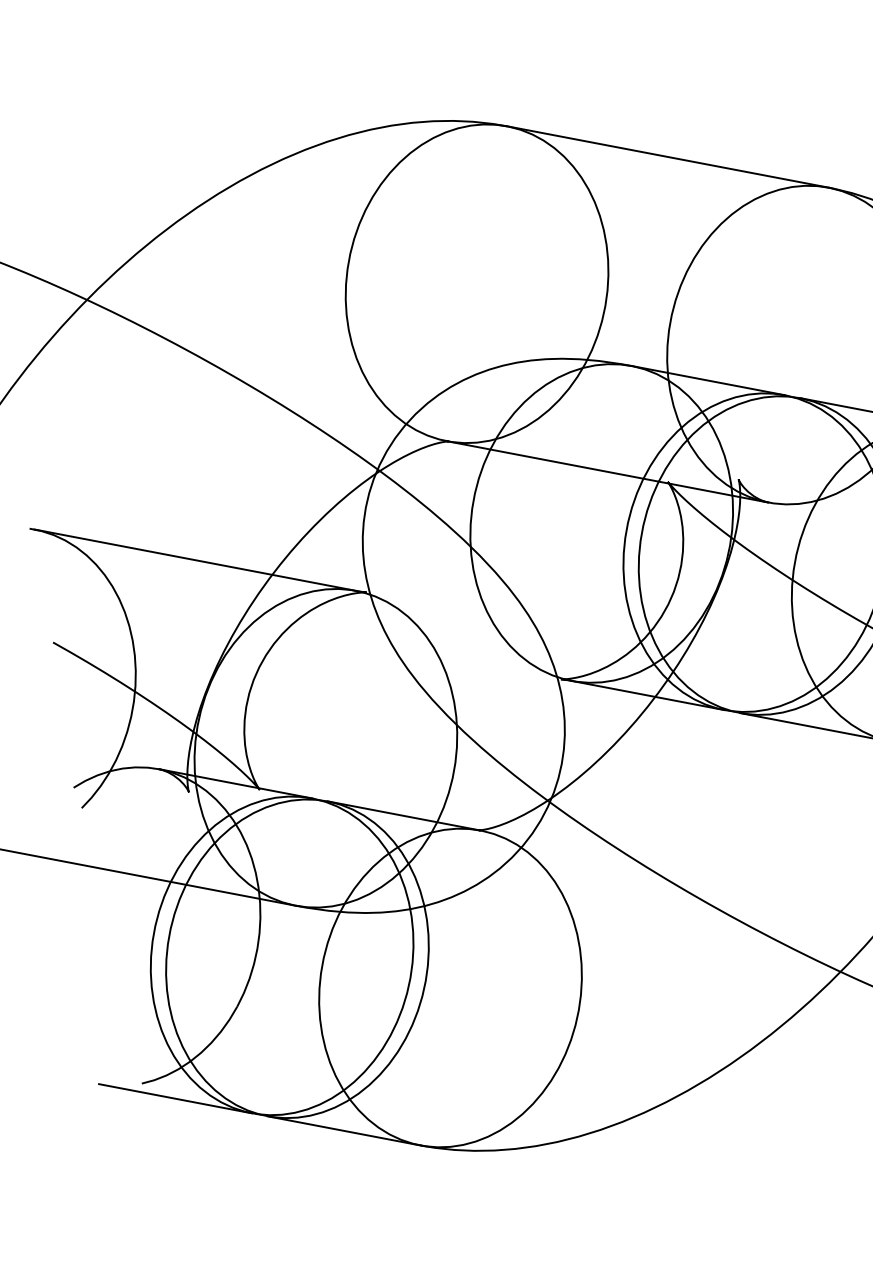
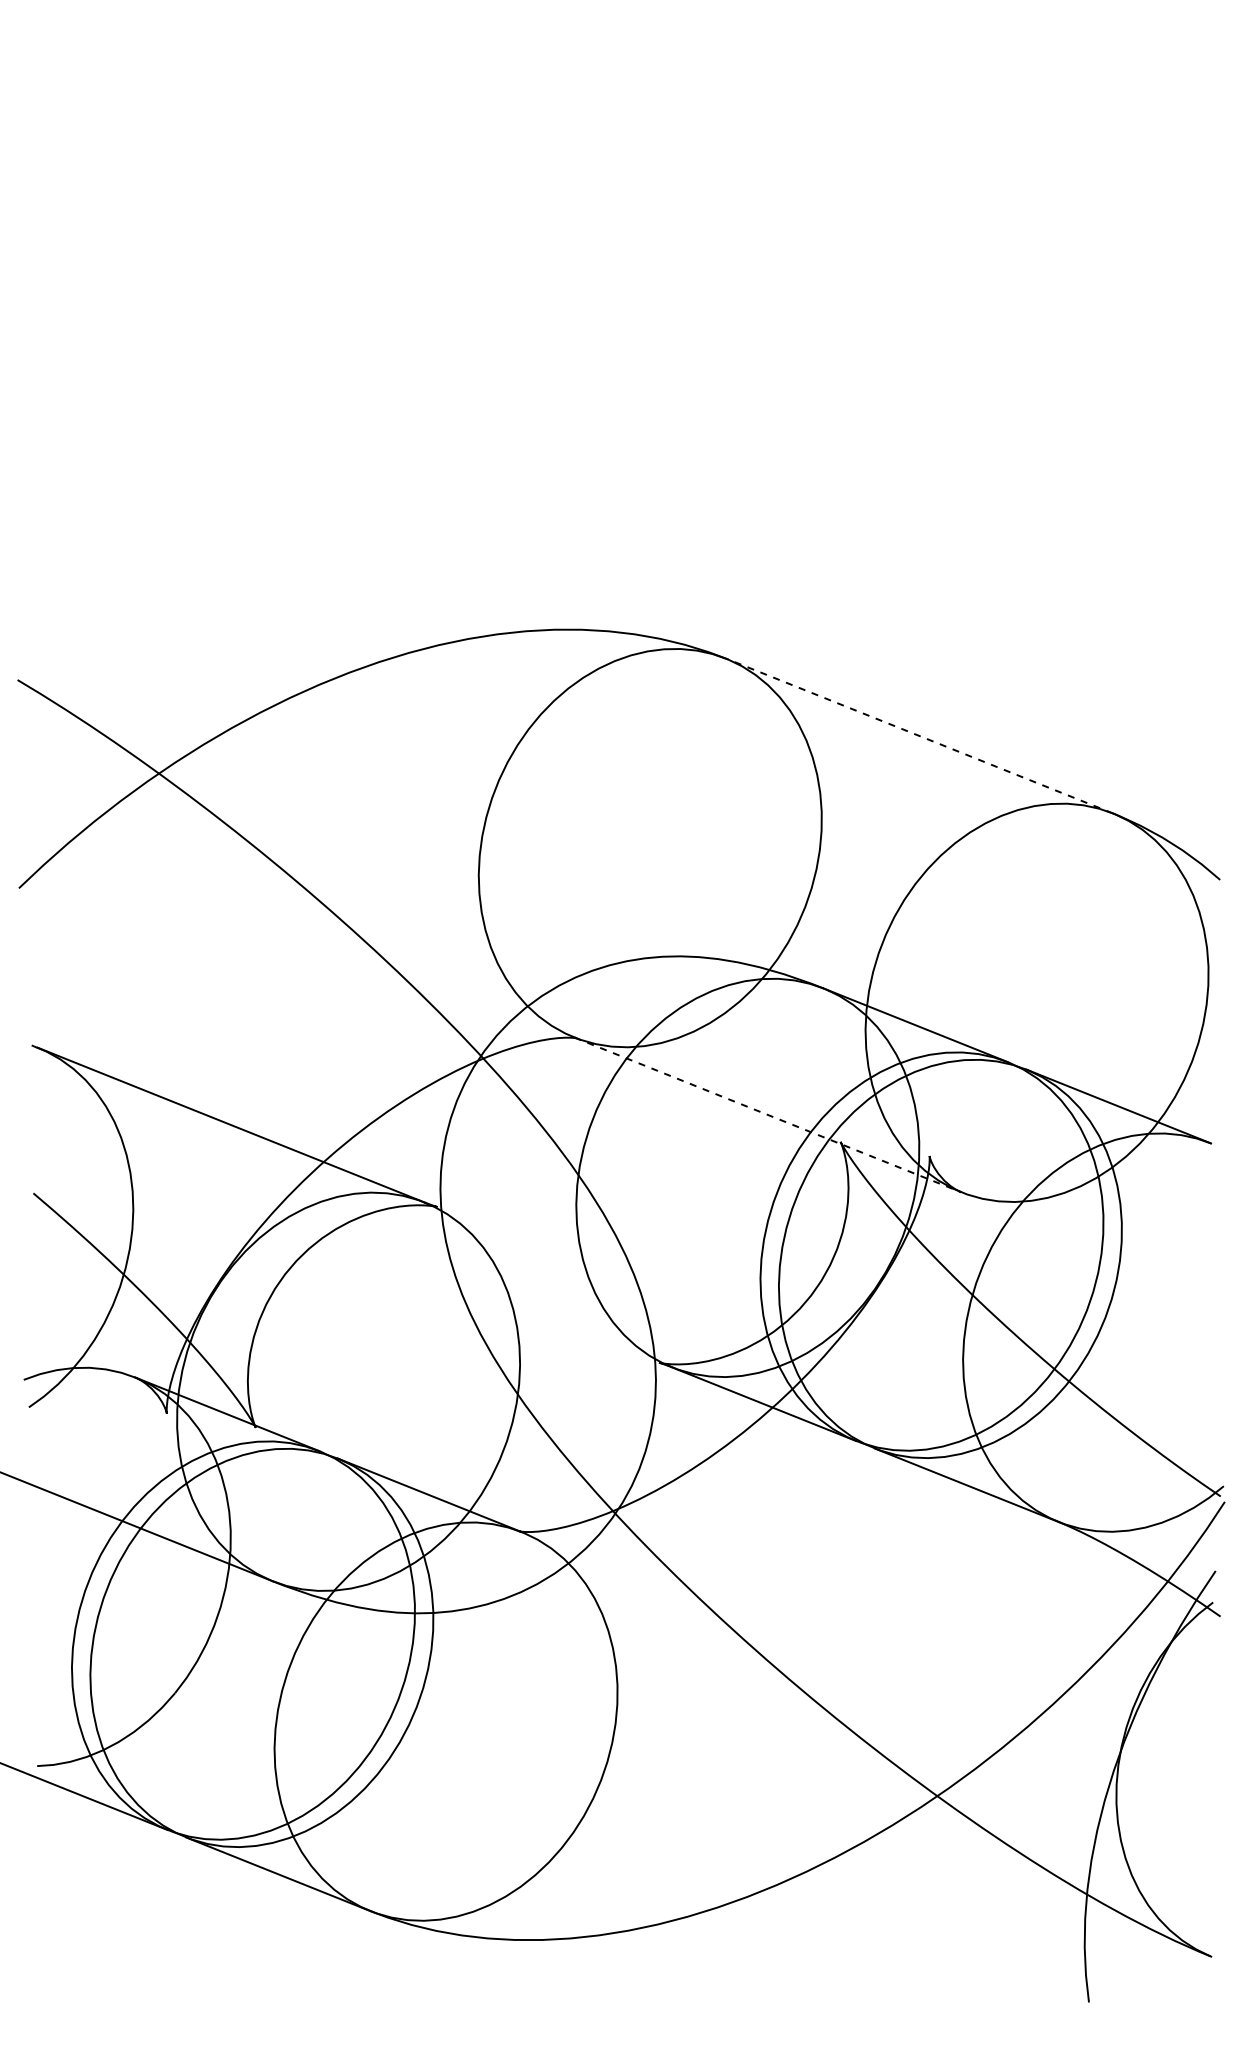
line: (667, 156) -> (919, 735), solid -> dashed
line: (608, 472) -> (768, 1115), solid -> dashed

